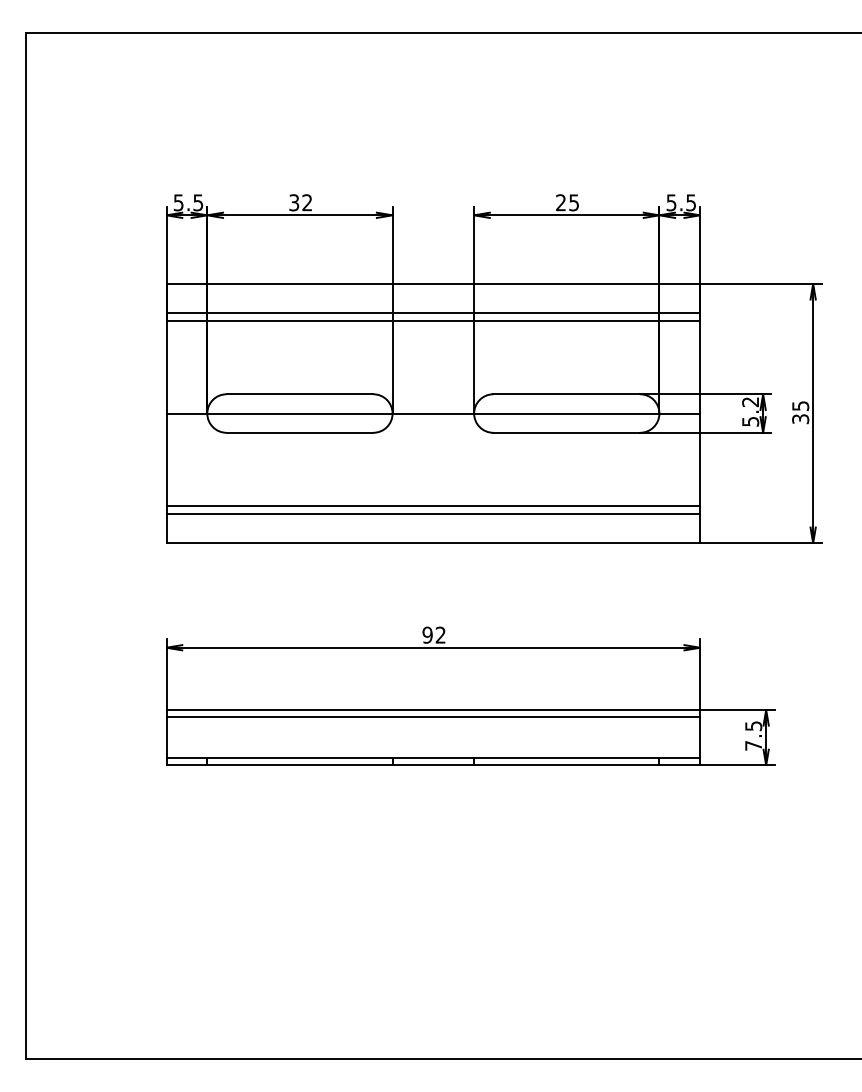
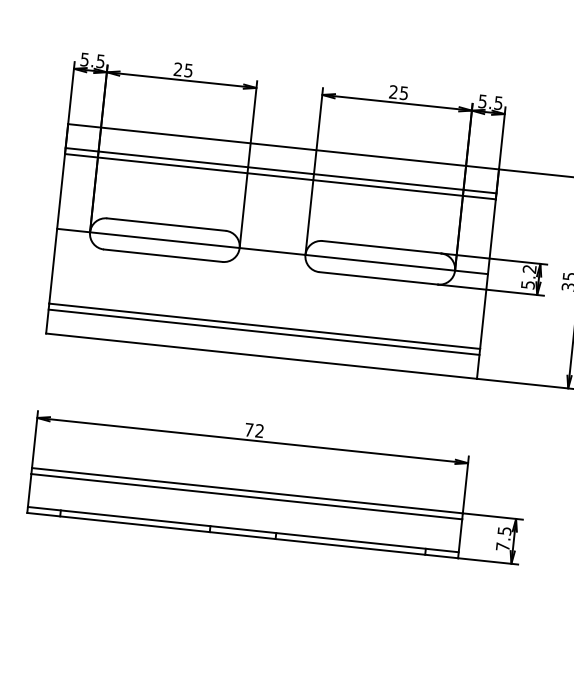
text: (300, 202) -> (183, 69), 32 -> 25
text: (427, 634) -> (249, 429), 92 -> 72

